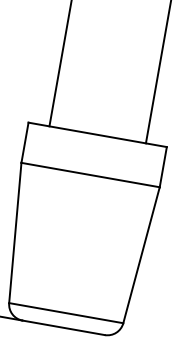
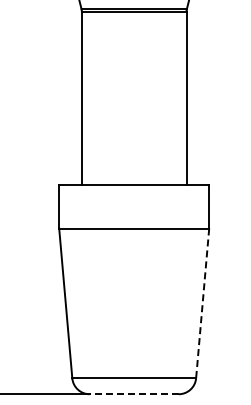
line: (141, 255) -> (202, 303), solid -> dashed
line: (63, 328) -> (134, 394), solid -> dashed

